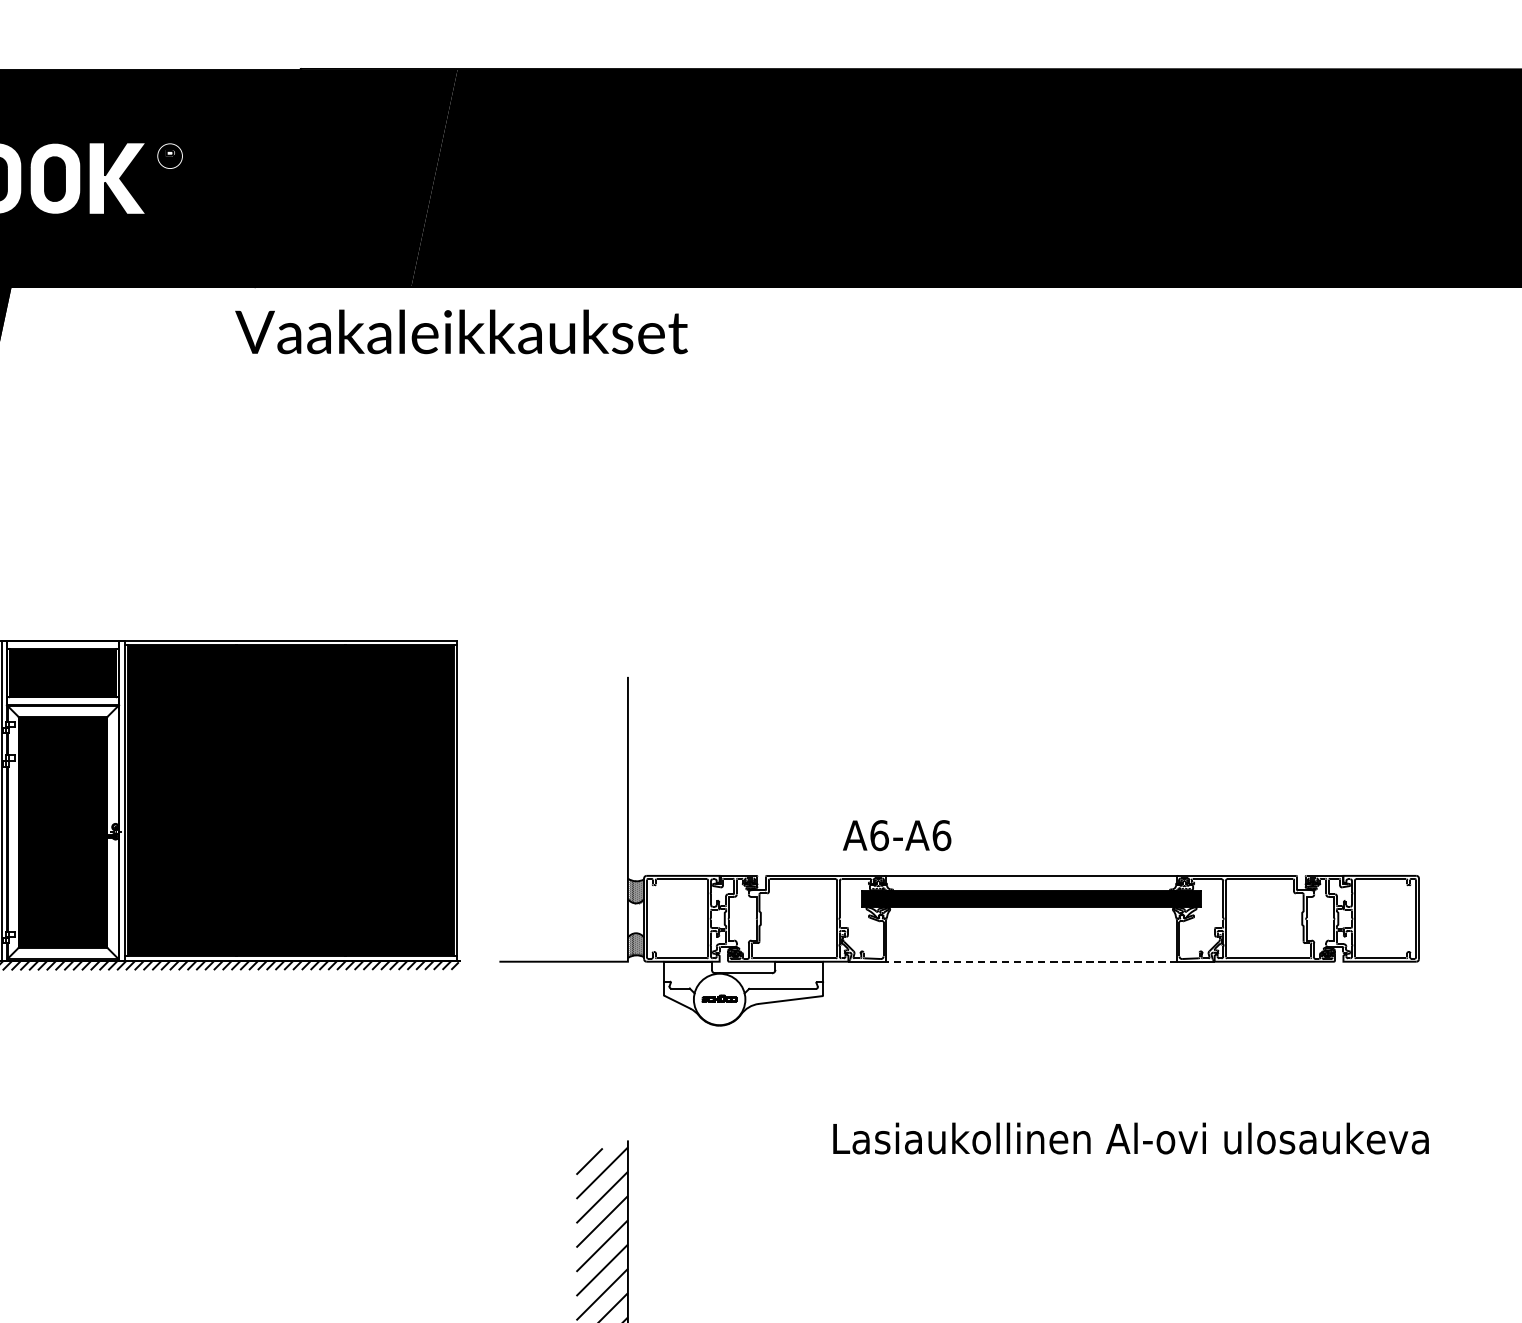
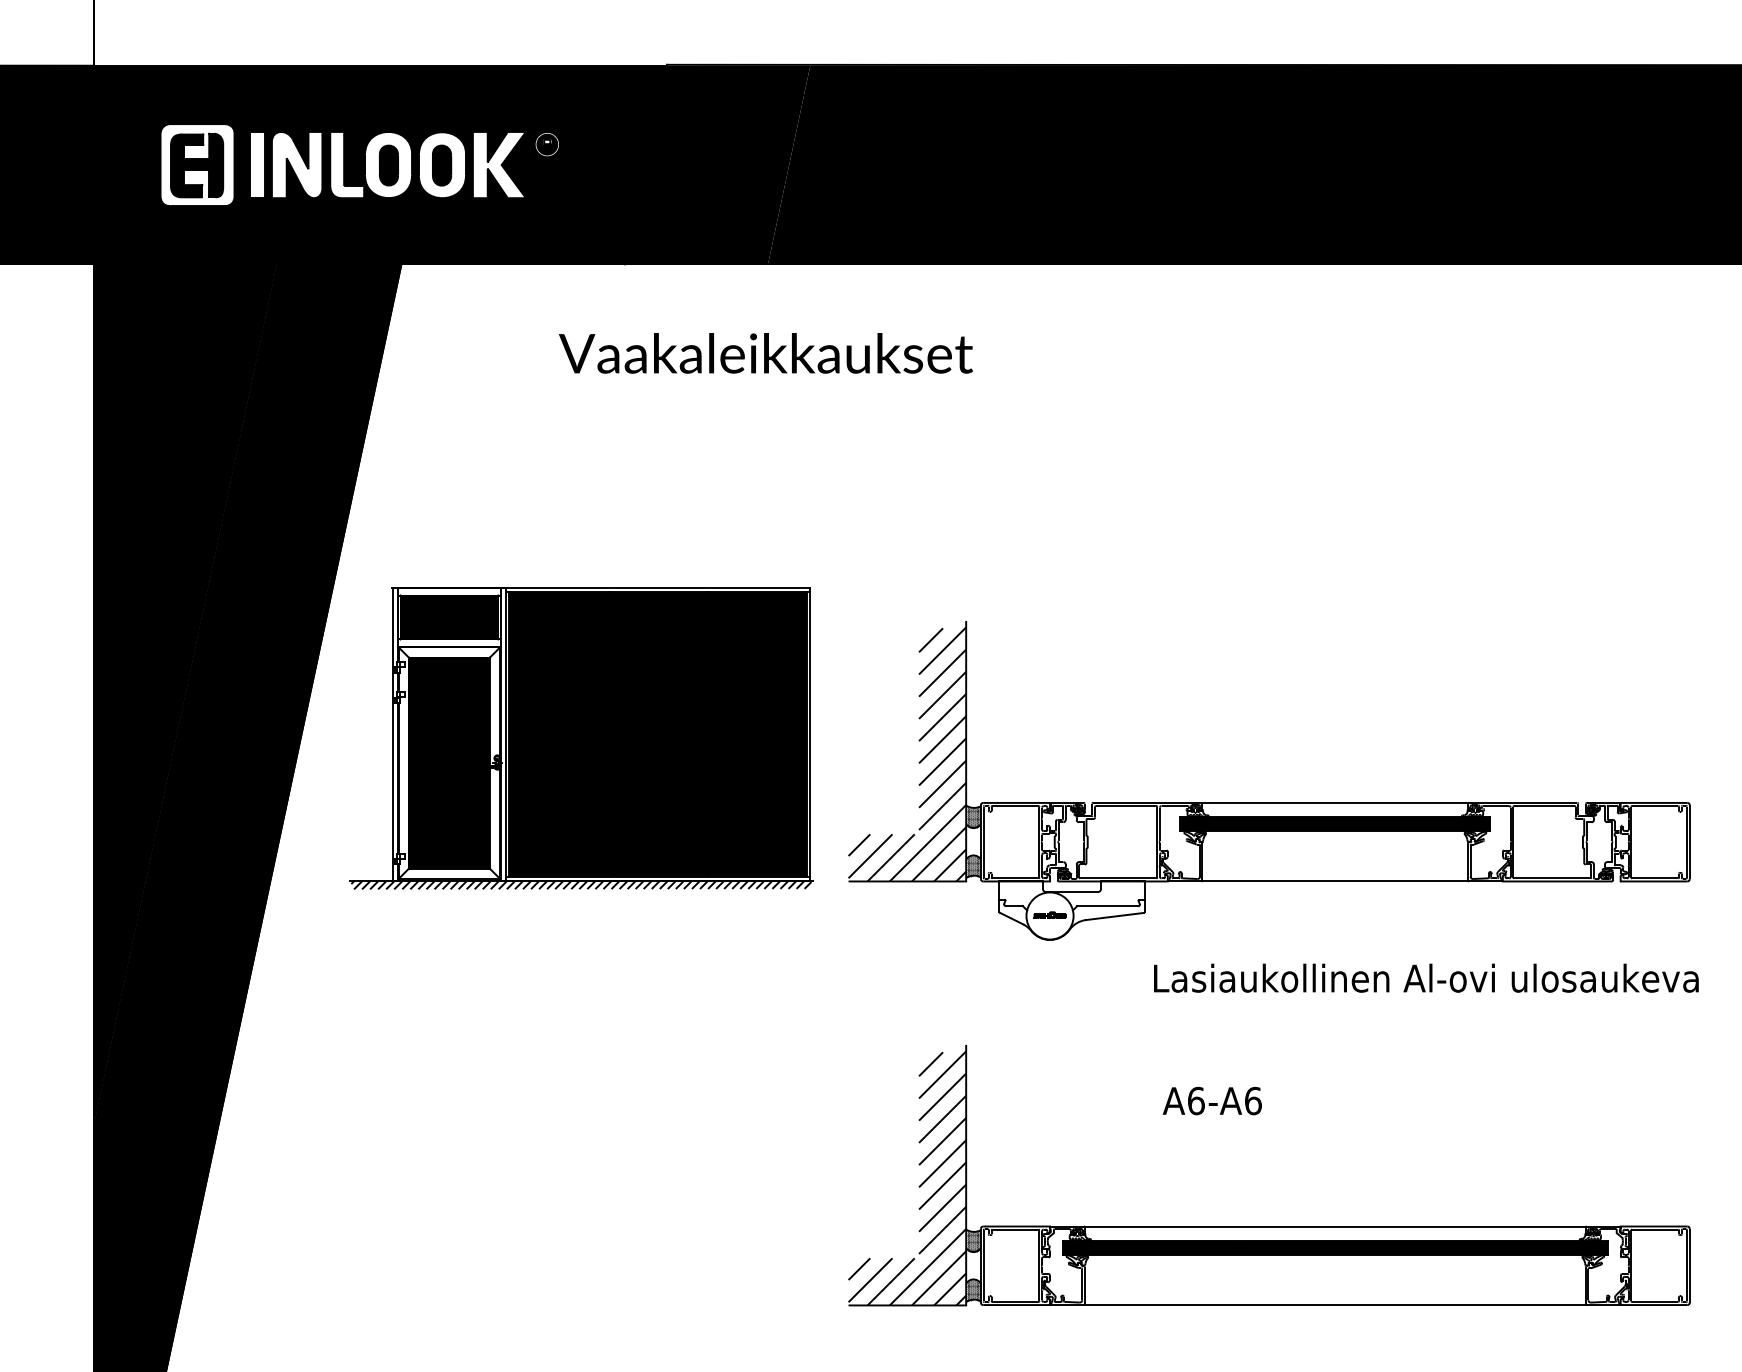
text: (461, 332) -> (765, 353), moved
hatch: (563, 822) -> (907, 754), added
text: (896, 834) -> (1211, 1100), moved
line: (1031, 961) -> (1335, 881), dashed -> solid
text: (1131, 1137) -> (1426, 977), moved

